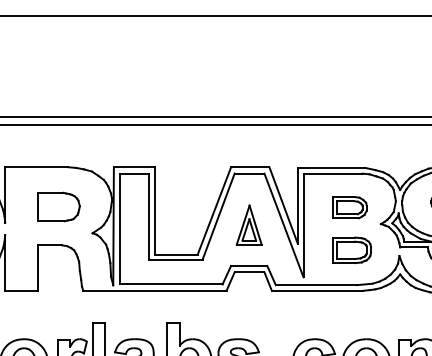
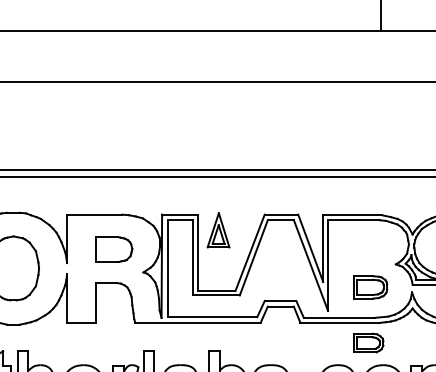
part: (349, 207) -> (368, 342), moved
part: (249, 225) -> (218, 230), moved

